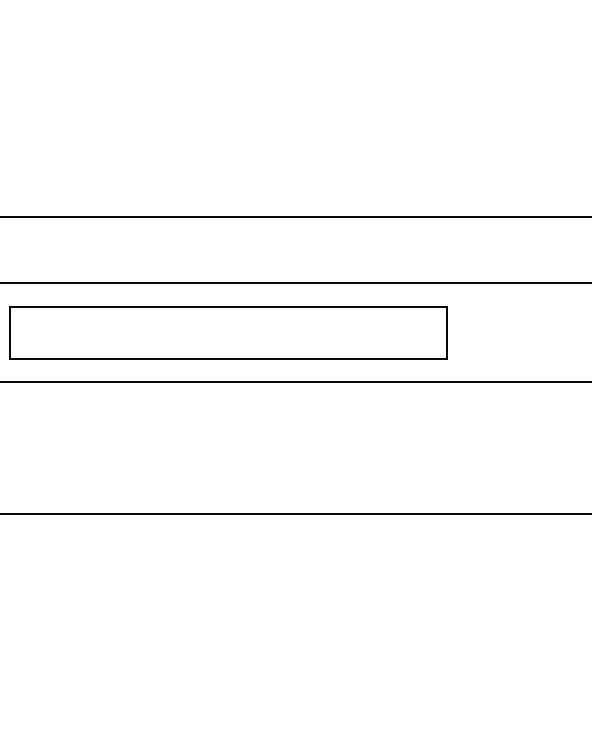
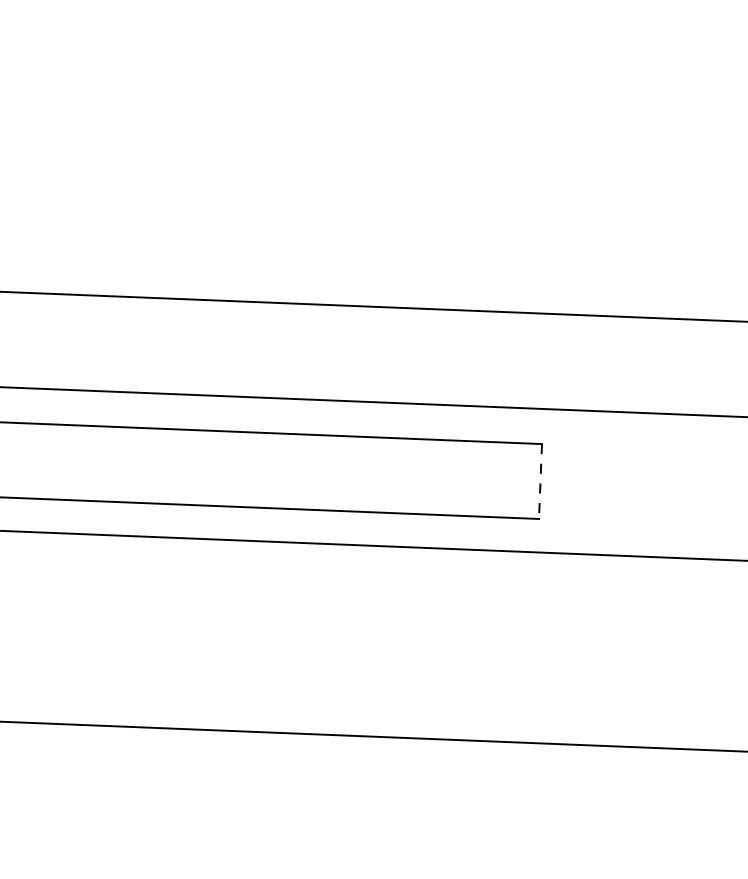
line: (447, 333) -> (541, 482), solid -> dashed

